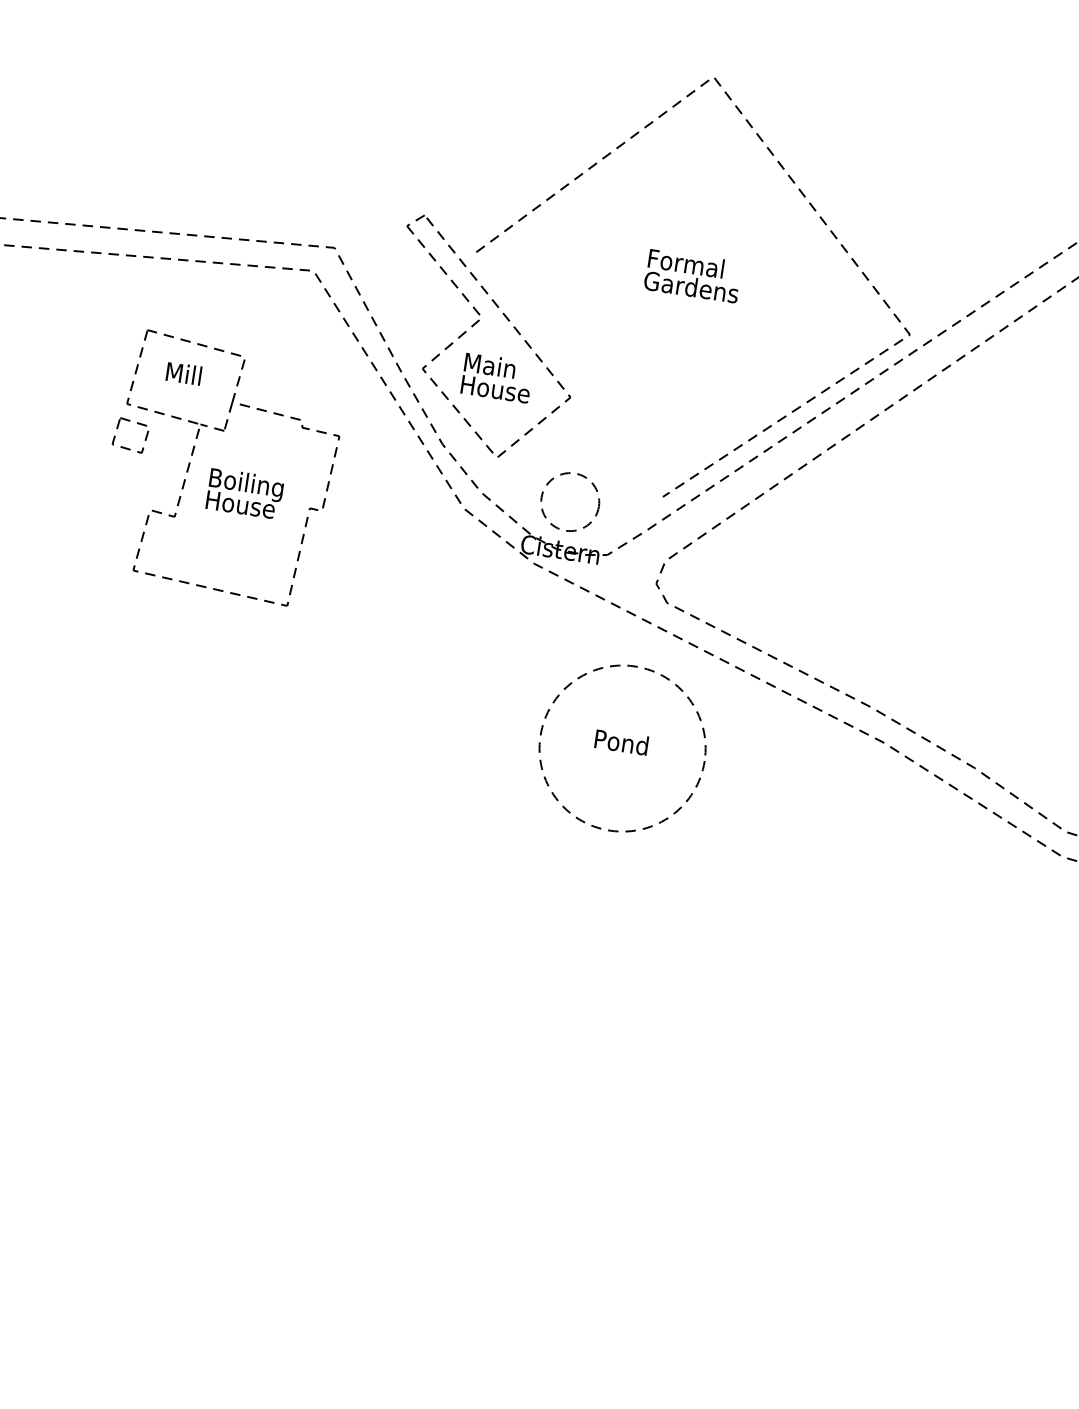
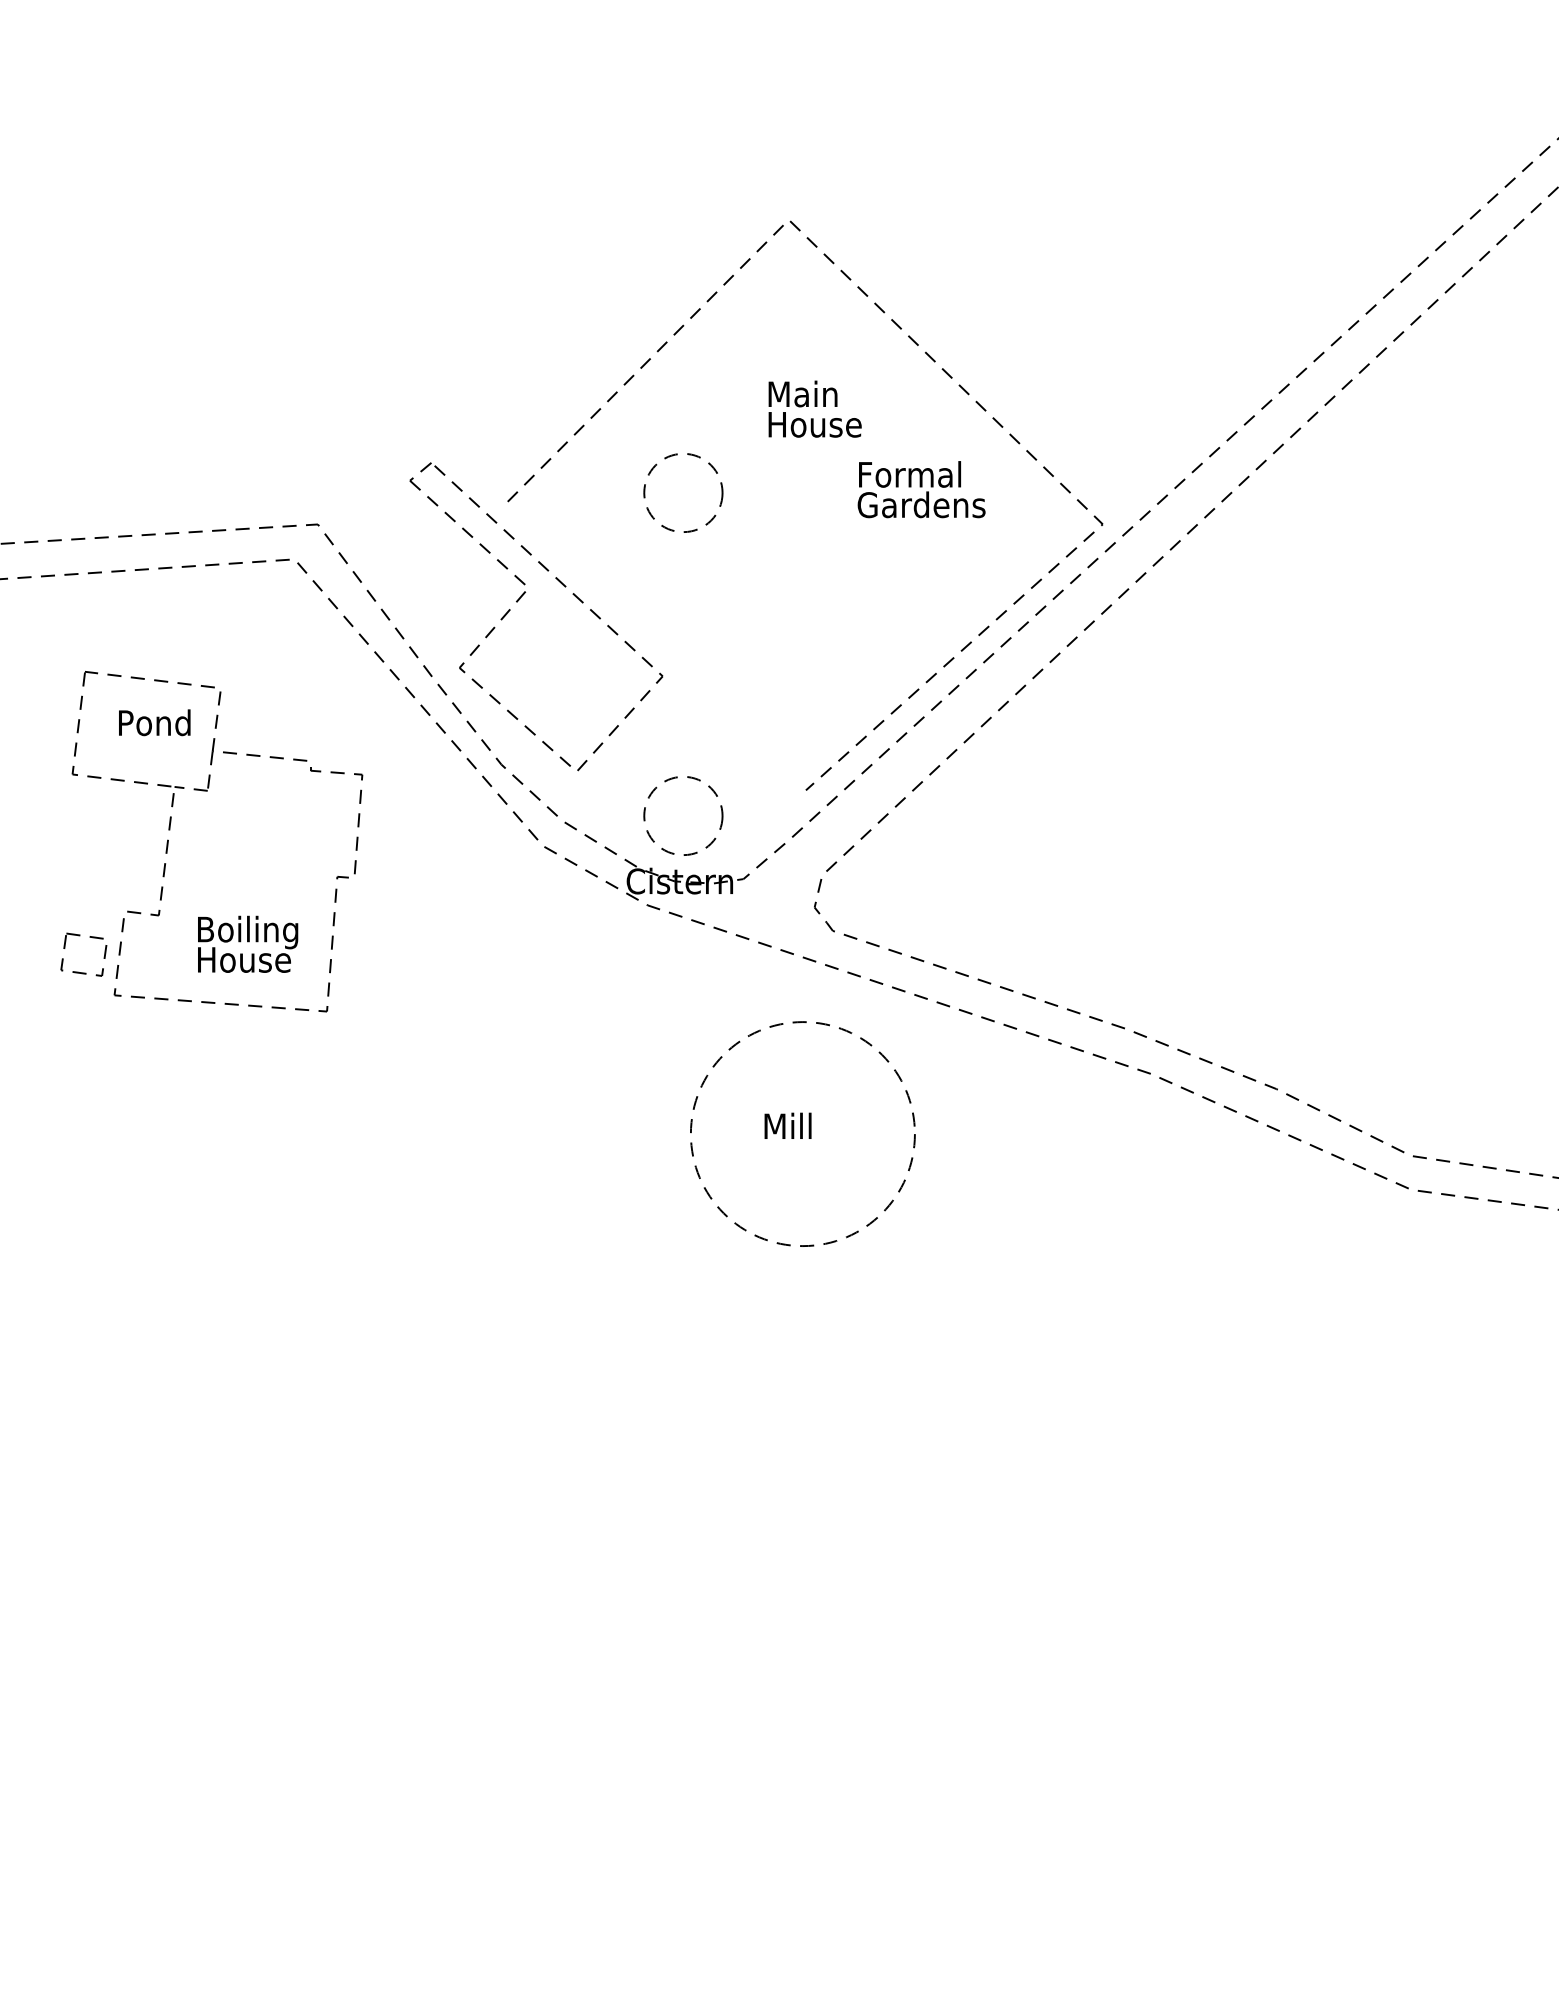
circle: (606, 264) -> (683, 492), added
text: (693, 275) -> (921, 489), moved
text: (194, 375) -> (156, 722), Mill -> Pond
text: (496, 377) -> (814, 408), moved
part: (124, 447) -> (78, 971), moved
text: (245, 493) -> (248, 943), moved
text: (622, 742) -> (801, 1125), Pond -> Mill

